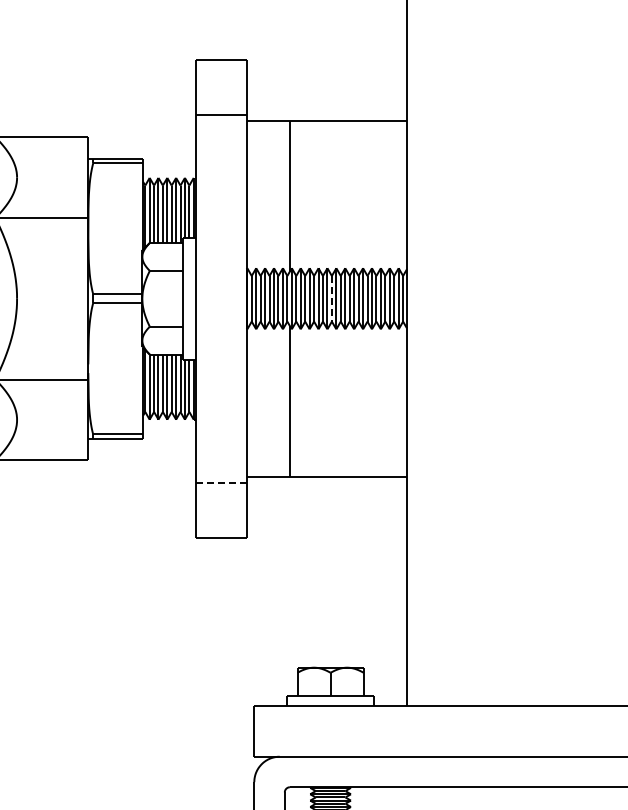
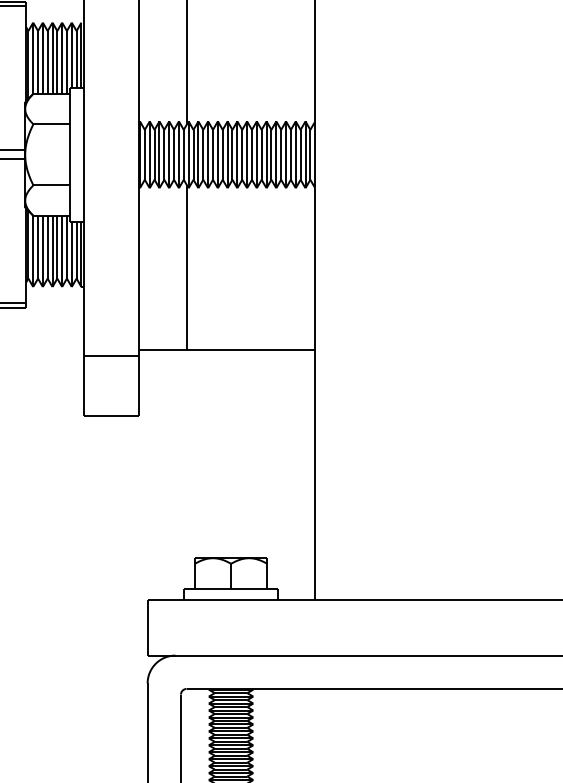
line: (331, 298) -> (232, 154), dashed -> solid
line: (220, 482) -> (110, 355), dashed -> solid

